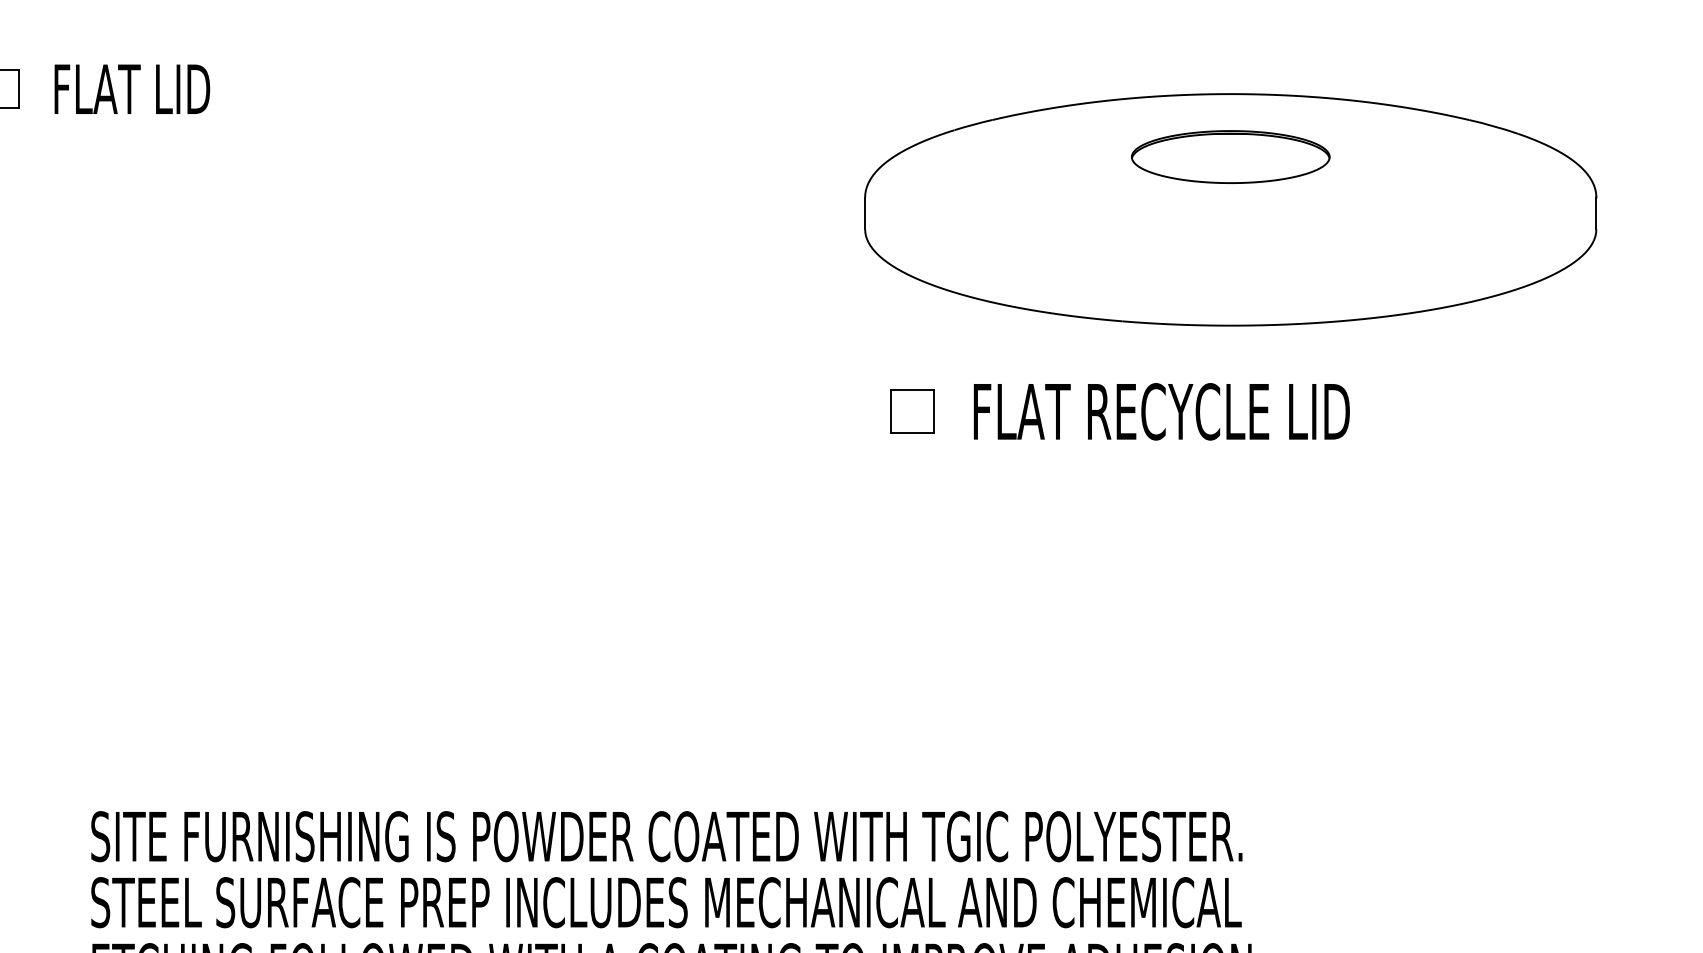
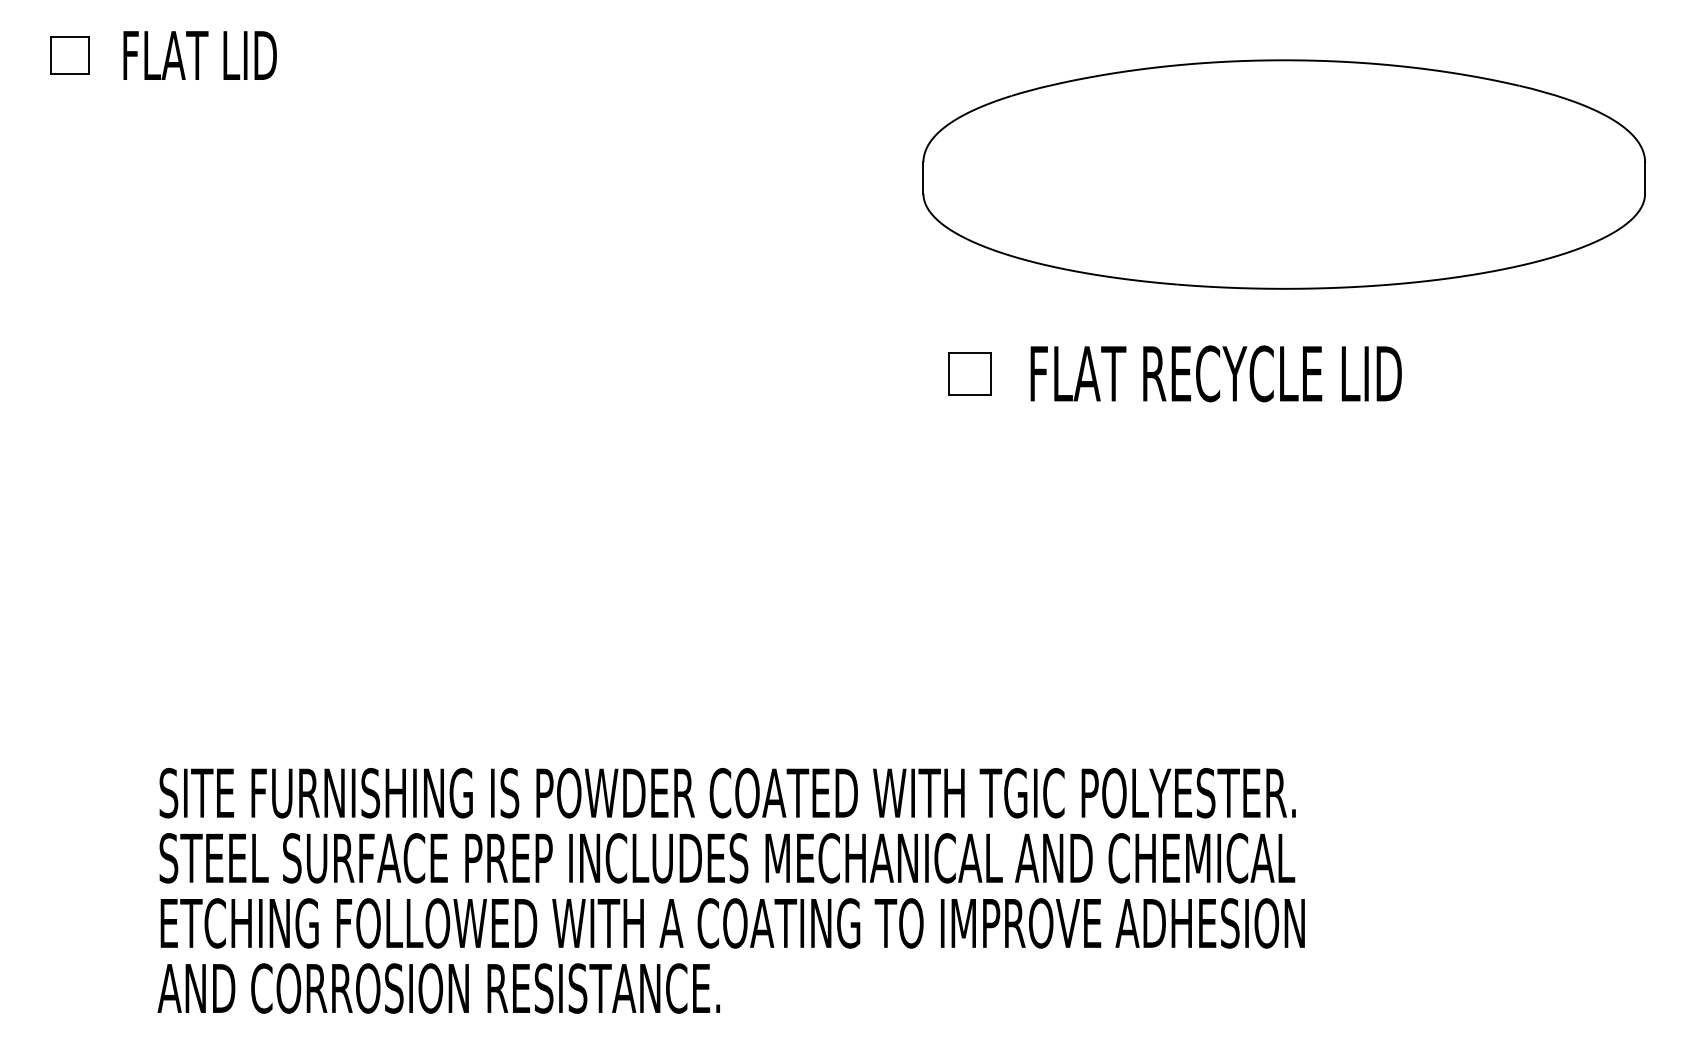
part: (1229, 157) -> (1283, 122), removed

